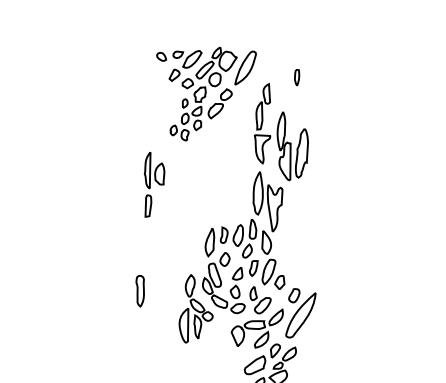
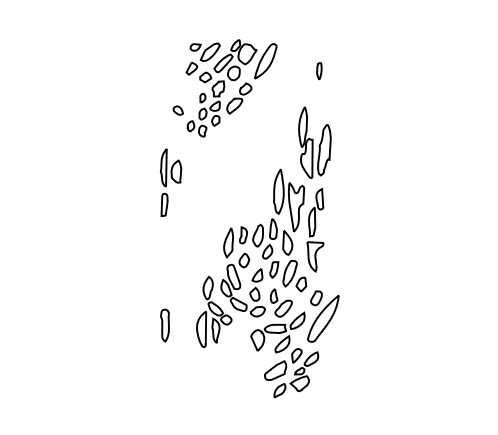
part: (160, 56) -> (177, 110), moved
part: (262, 123) -> (315, 229), moved
part: (139, 291) -> (164, 325), moved

